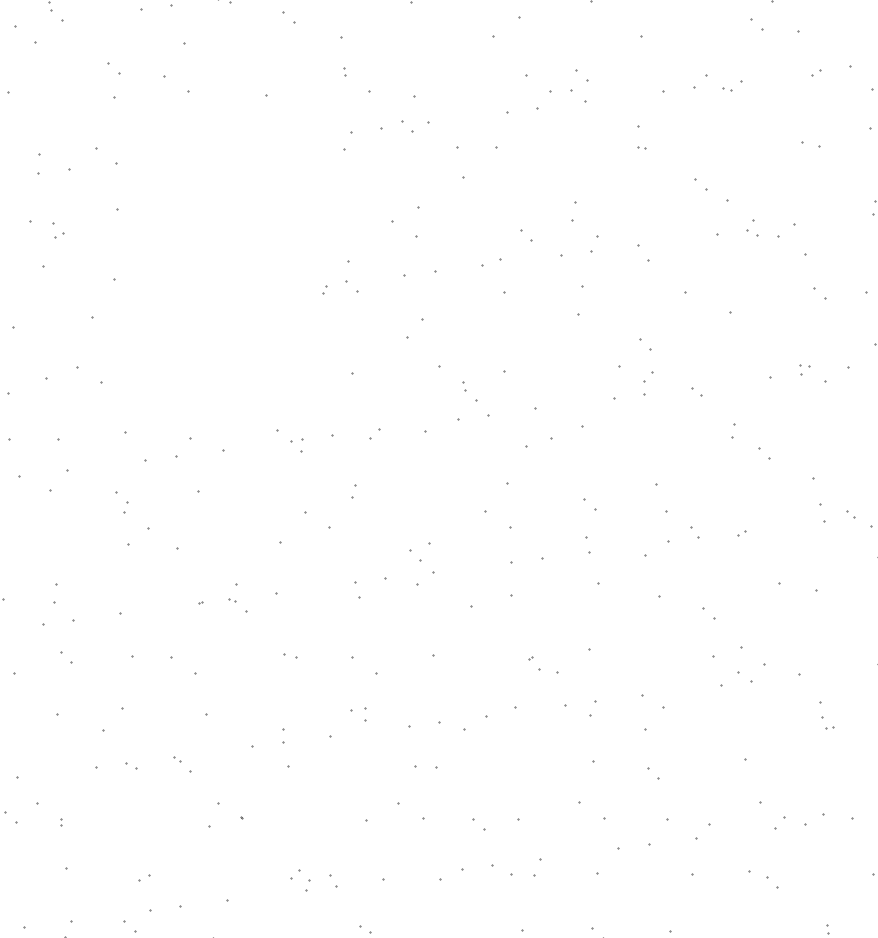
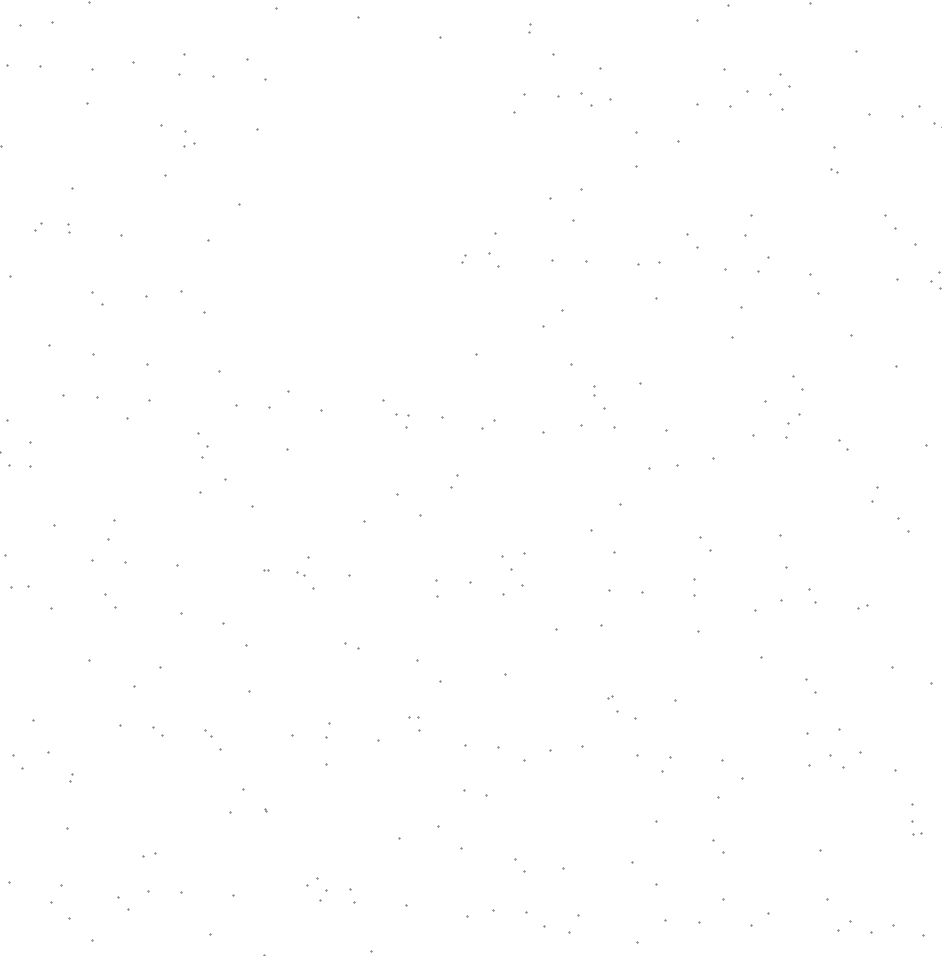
part: (358, 709) -> (413, 717), size x0.62

